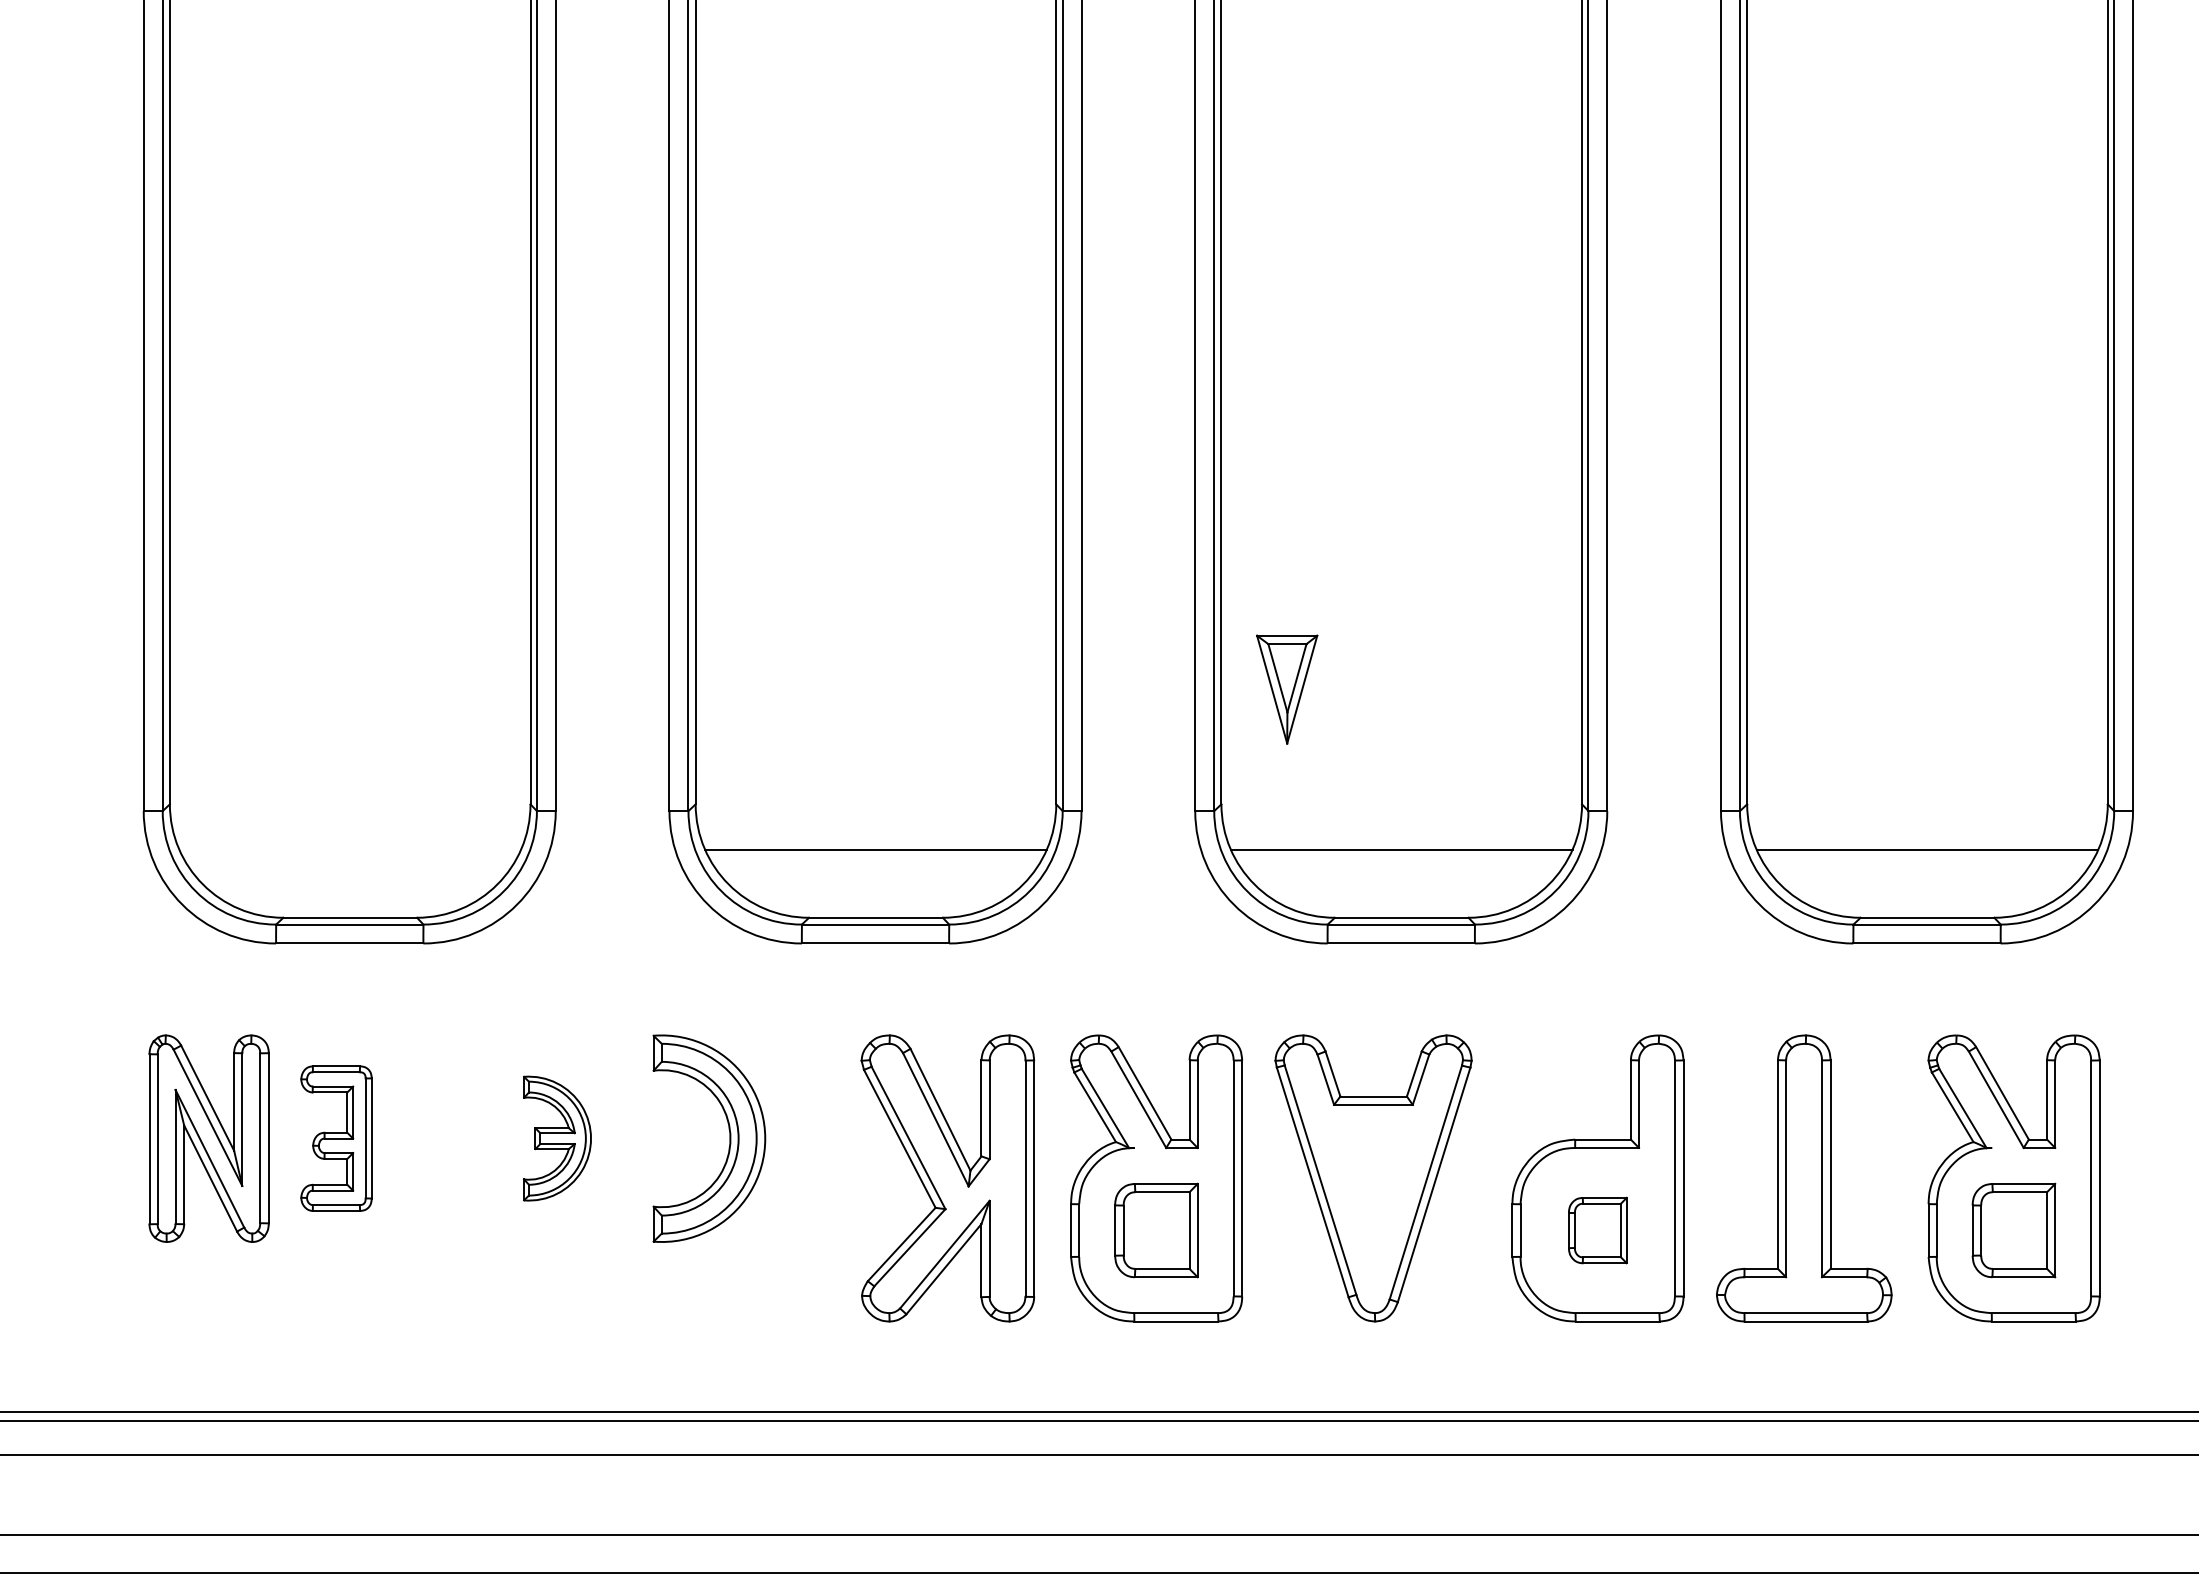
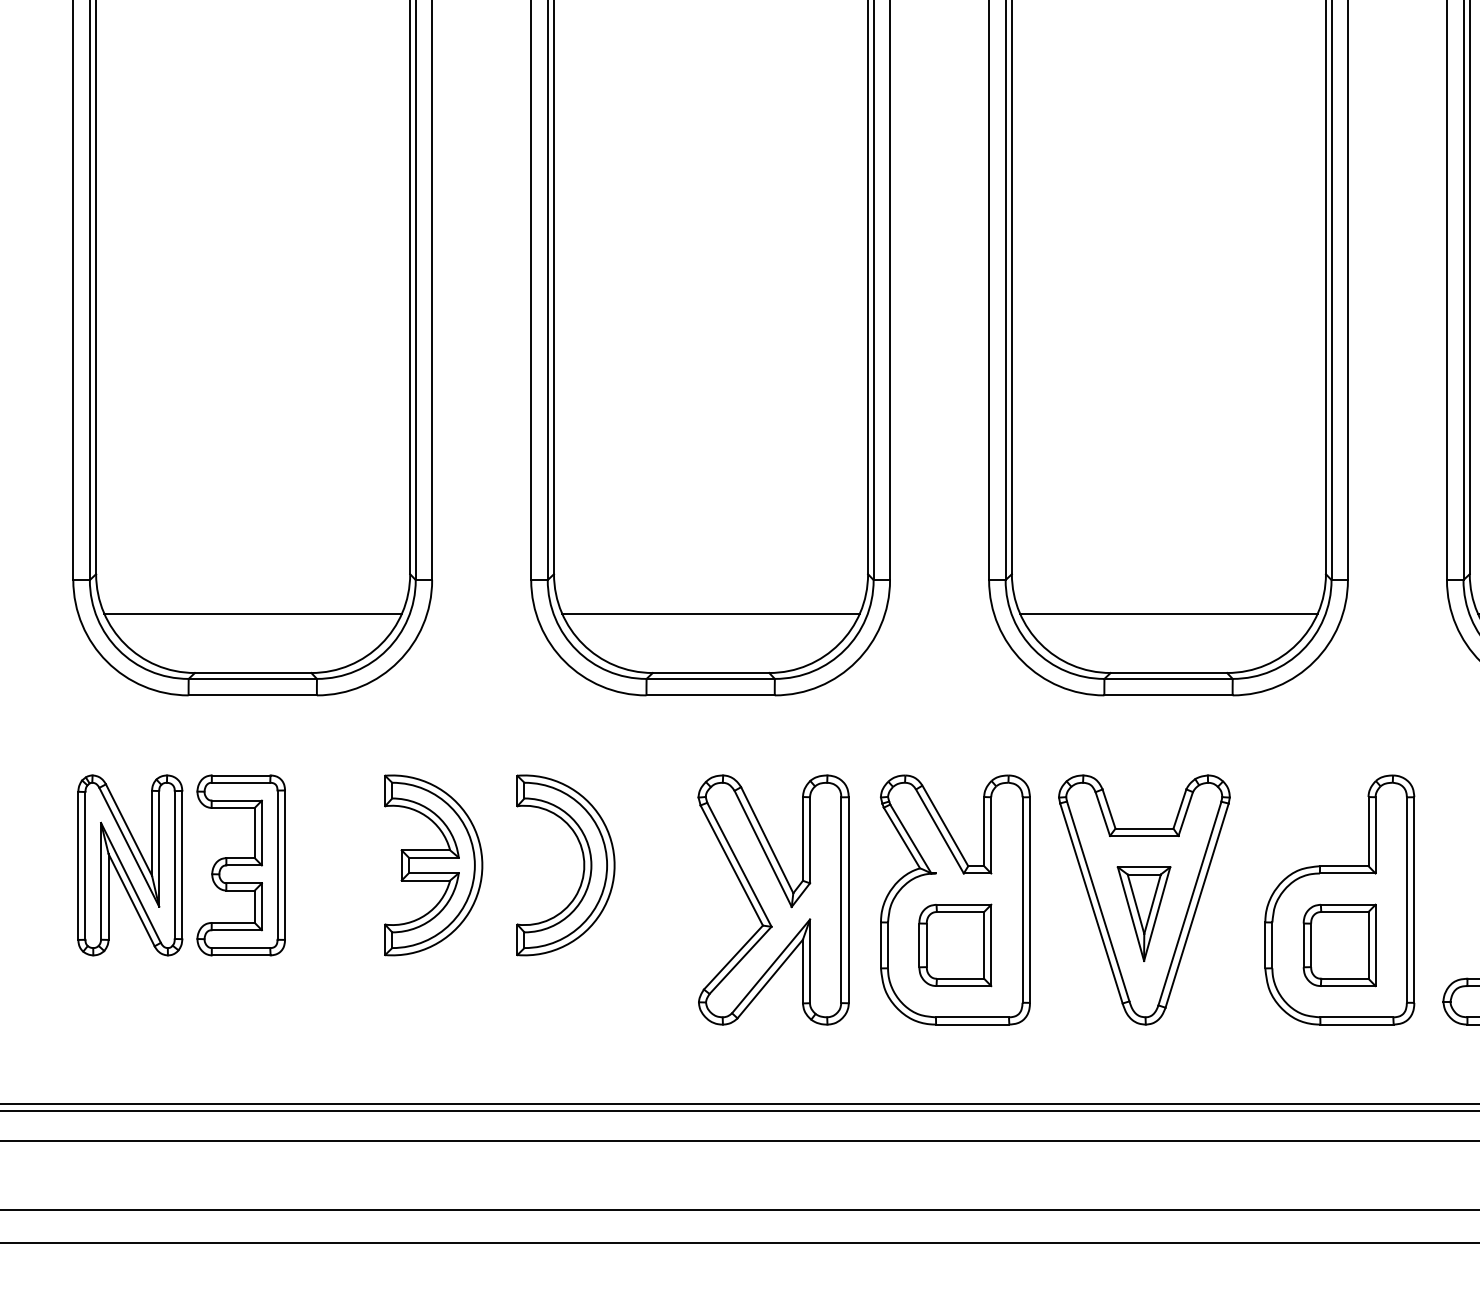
part: (1287, 689) -> (1144, 914), moved
line: (350, 849) -> (253, 613), added
part: (336, 1138) -> (241, 865), size x1.43
part: (557, 1138) -> (433, 865), size x1.67
part: (1597, 1230) -> (1339, 945), size x1.43

